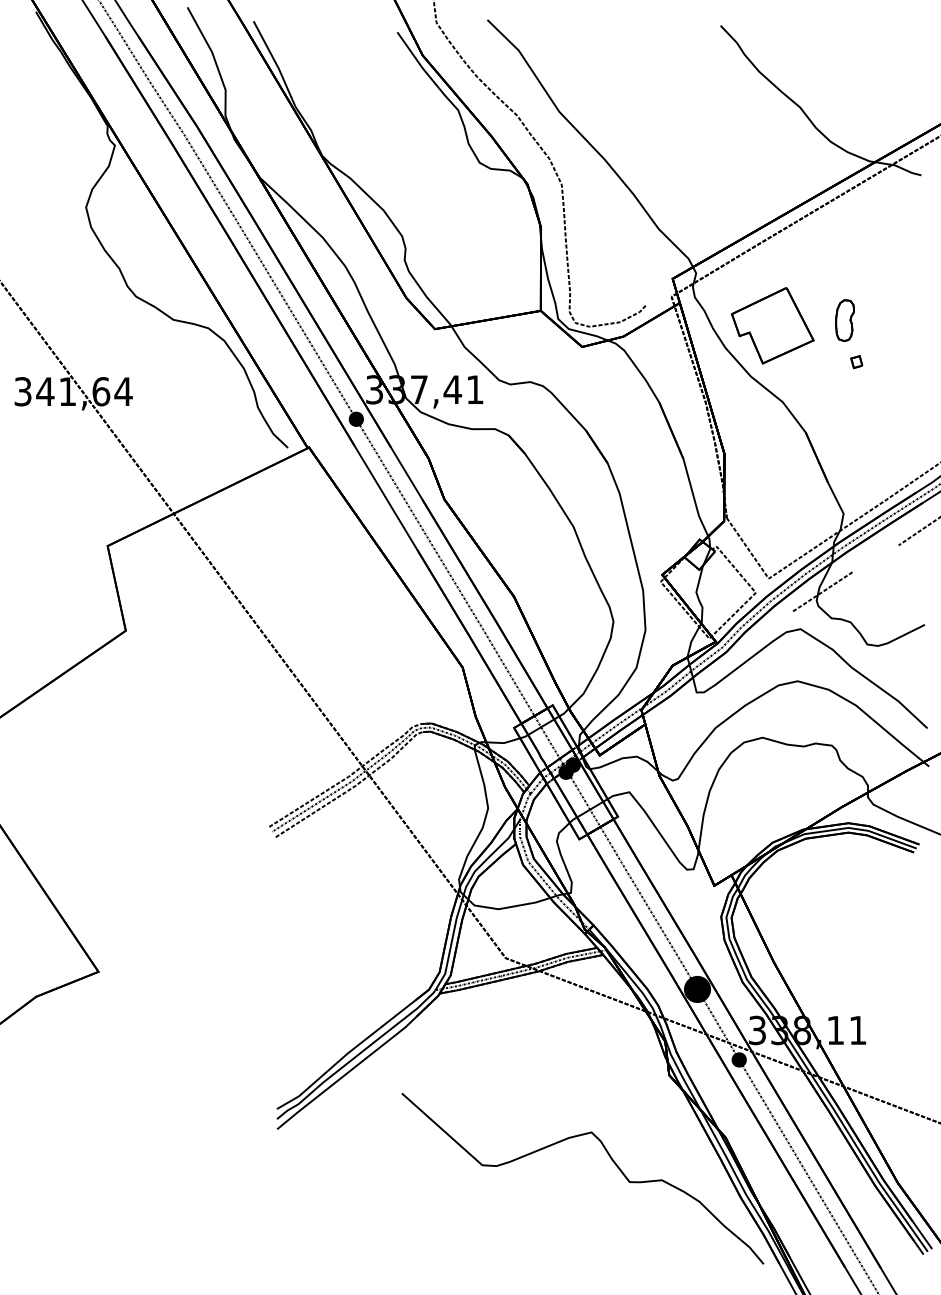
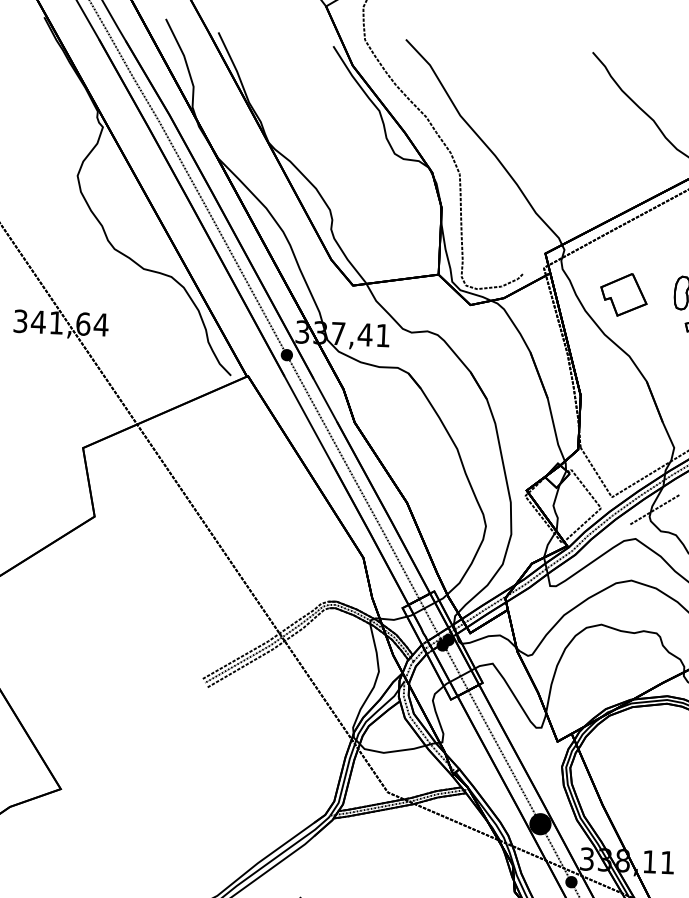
part: (772, 325) -> (623, 294), size x0.7

